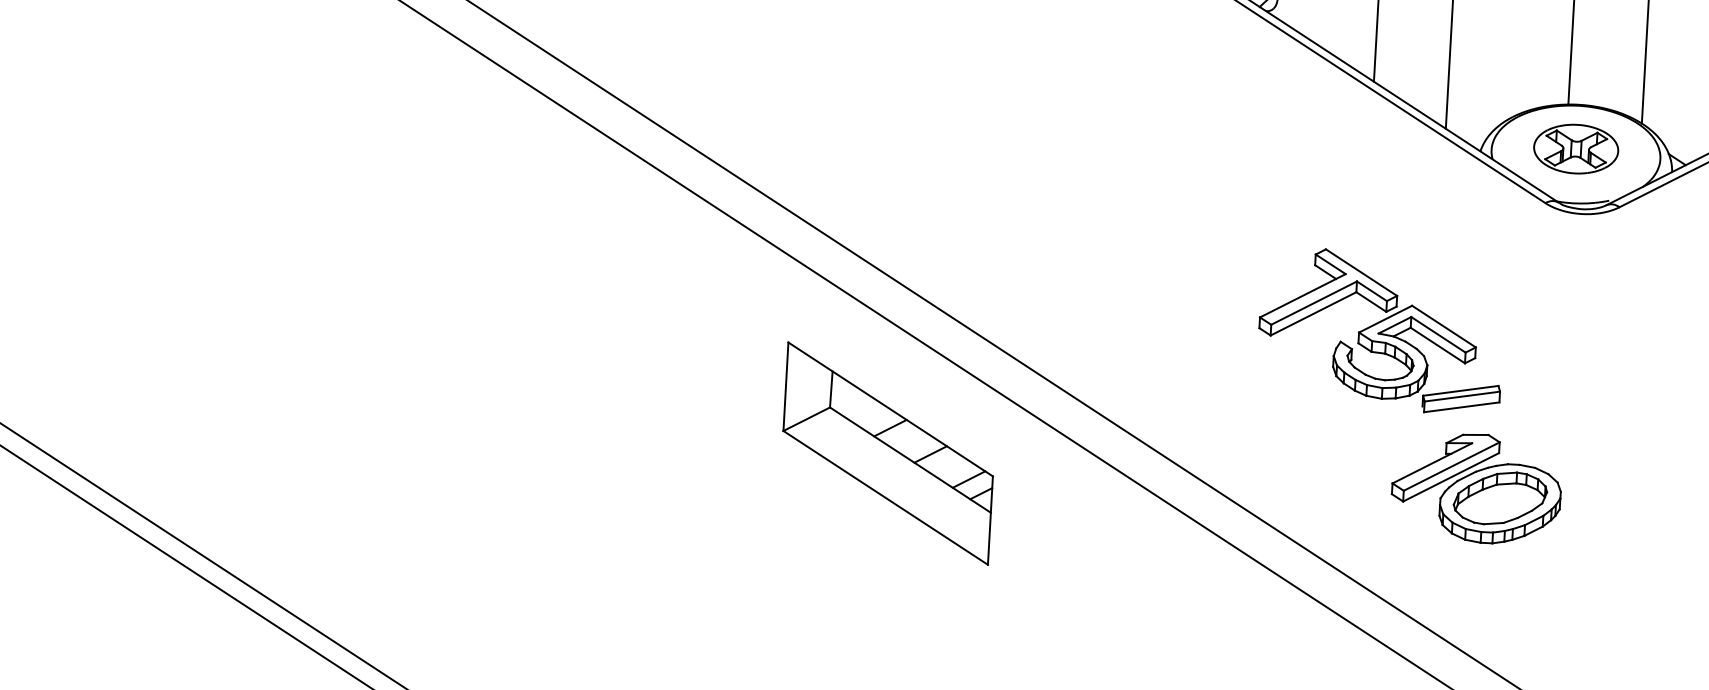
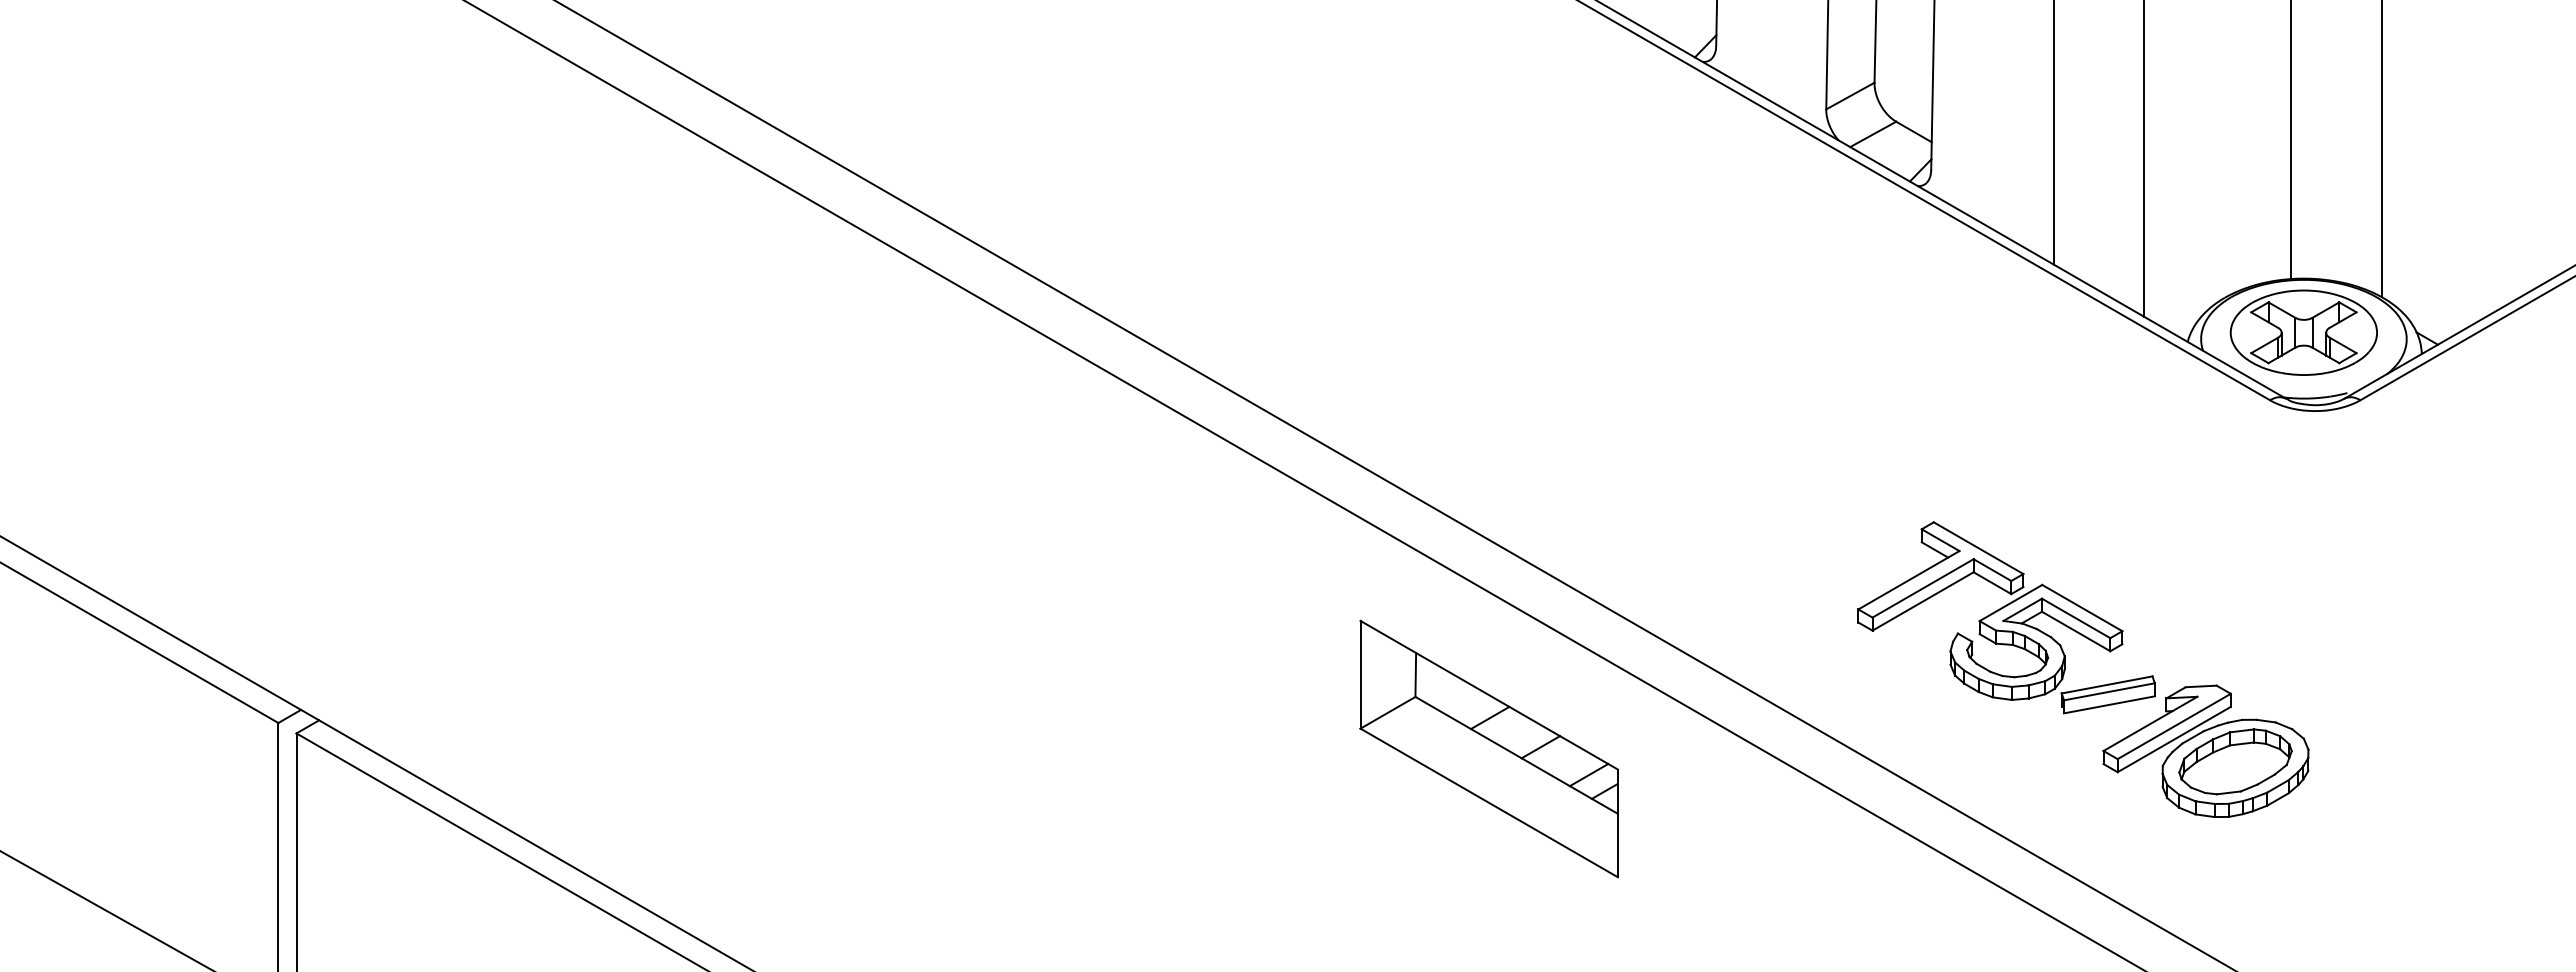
part: (1575, 148) -> (2303, 332), size x1.43
part: (1381, 330) -> (2006, 617), moved

